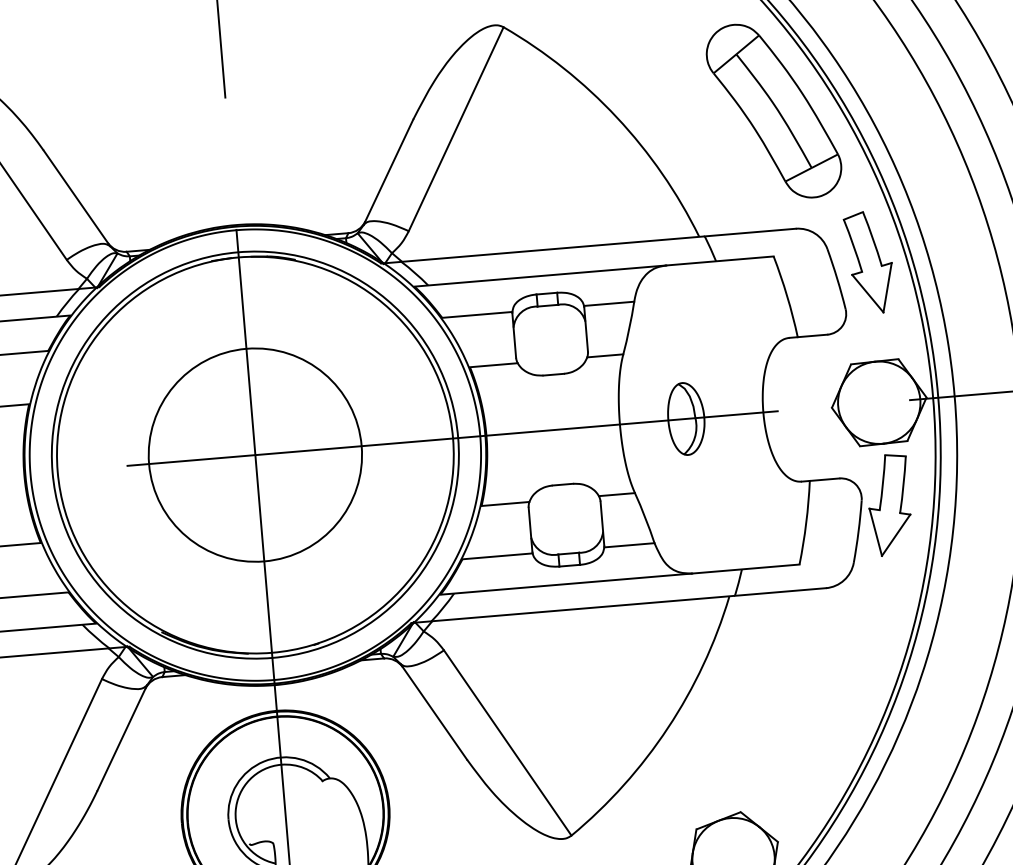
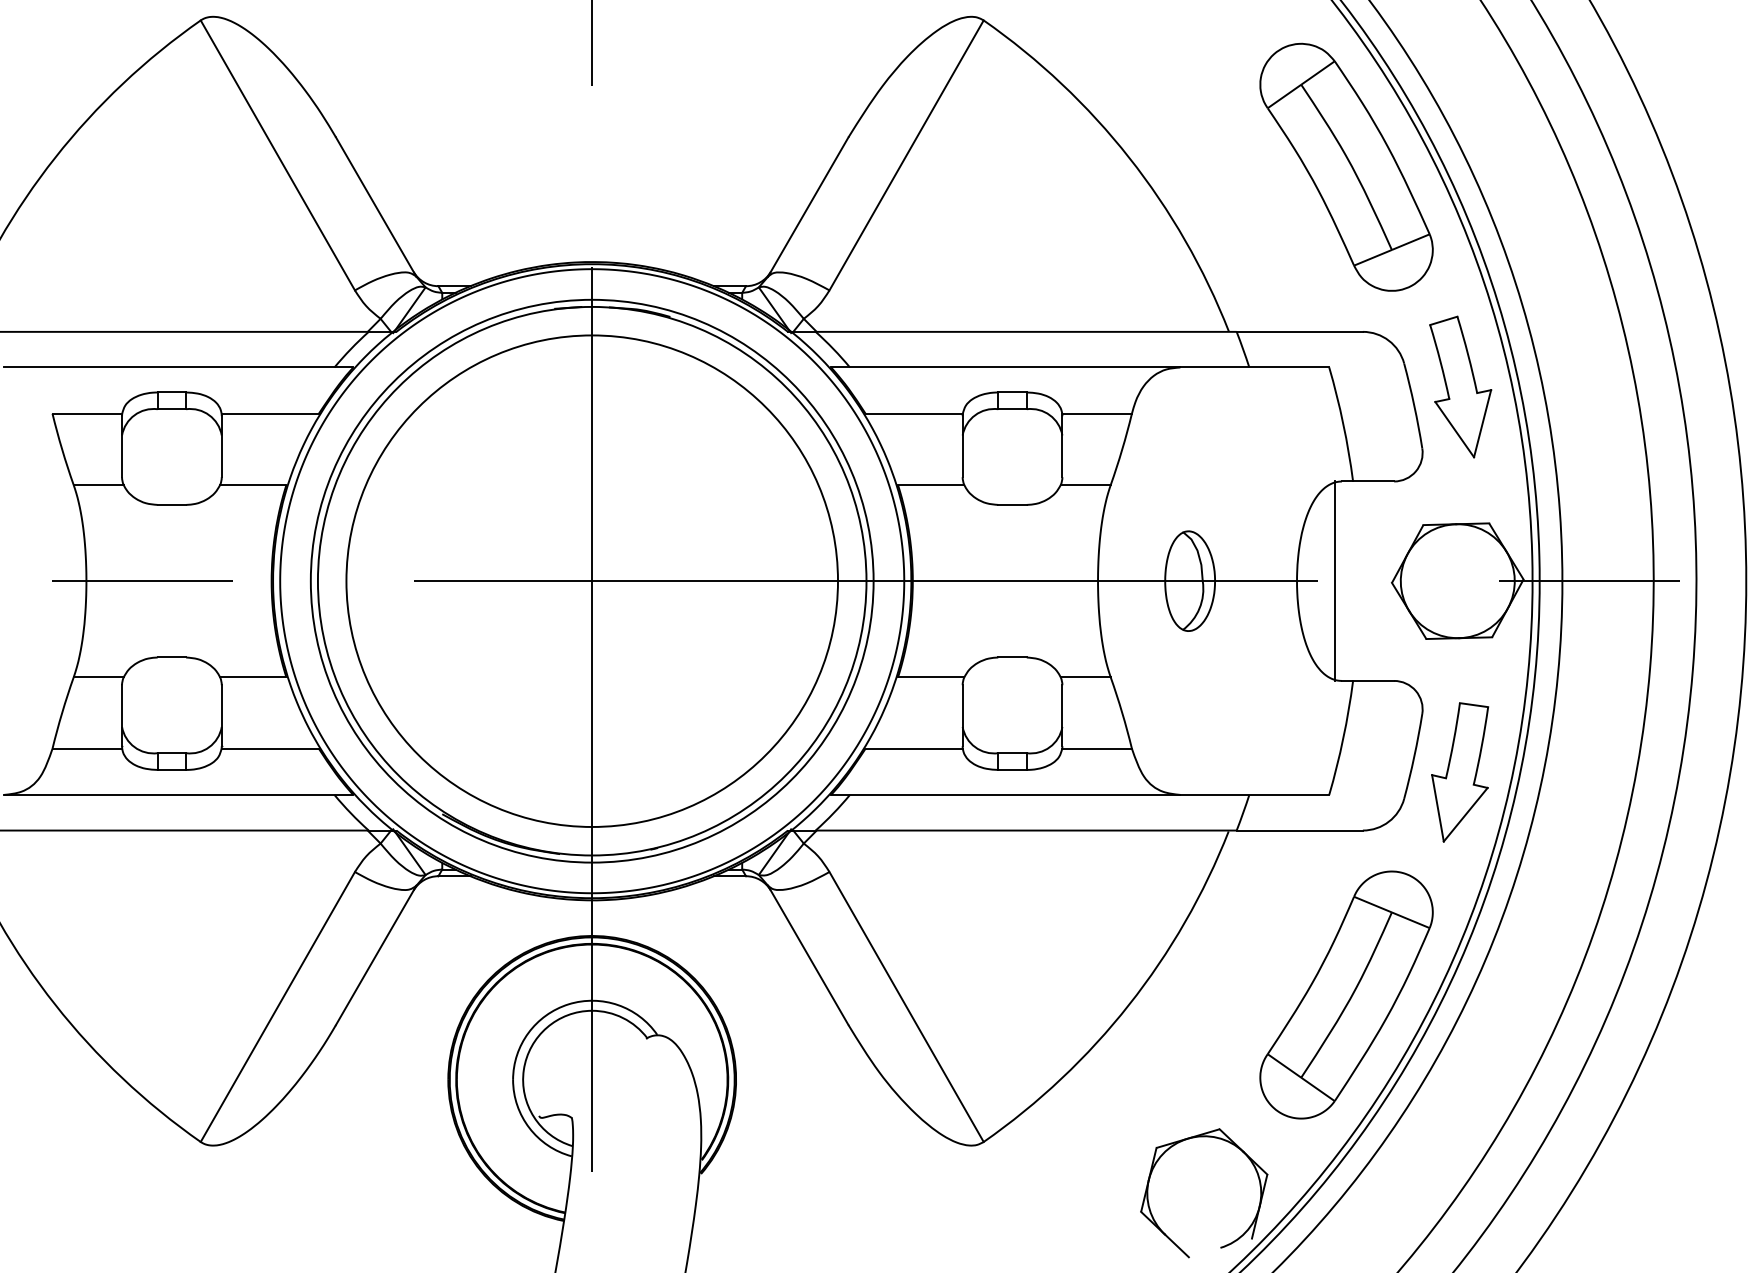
line: (790, 409) -> (1334, 580), added
circle: (255, 454) -> (592, 580), size x1.67
part: (889, 505) -> (1460, 772), moved
part: (824, 707) -> (1346, 994), added

